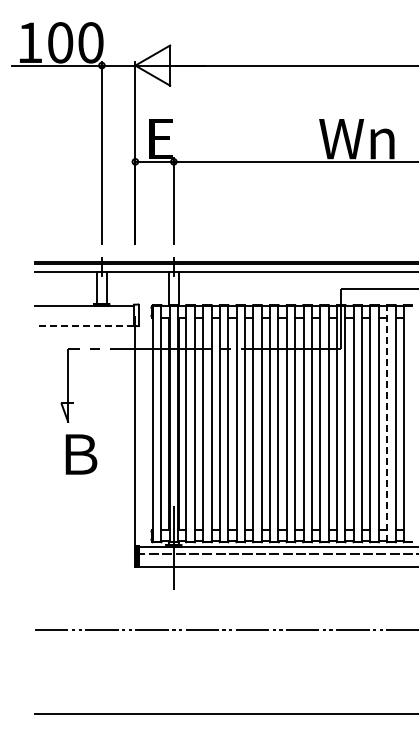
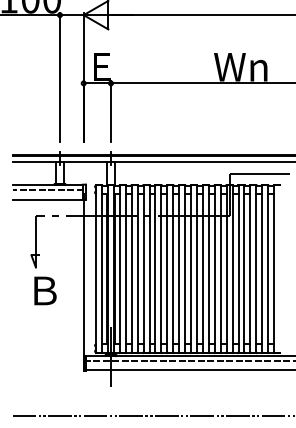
line: (85, 312) -> (48, 190), added
line: (83, 325) -> (46, 199), dashed -> solid
line: (387, 423) -> (262, 268), dashed -> solid

